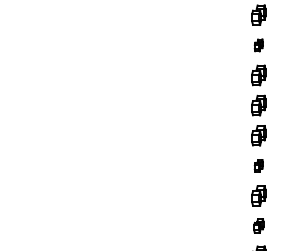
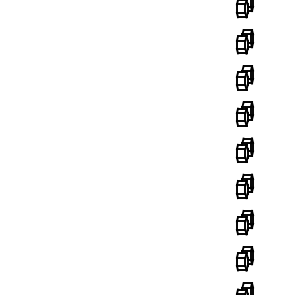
part: (258, 45) -> (244, 41), size x1.67
part: (258, 165) -> (244, 186), size x1.67
part: (258, 225) -> (244, 258), size x1.43

